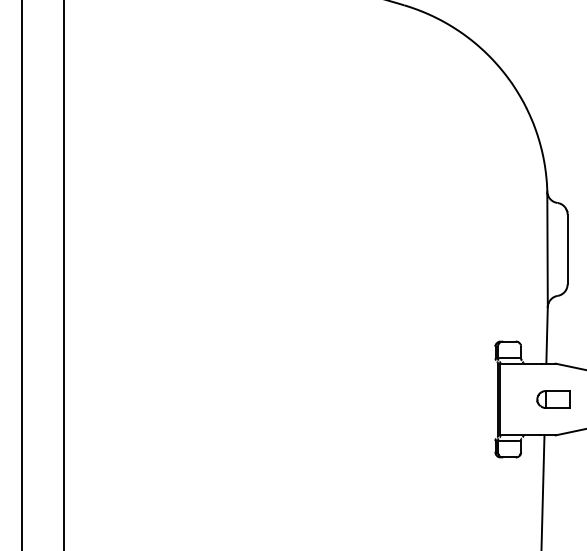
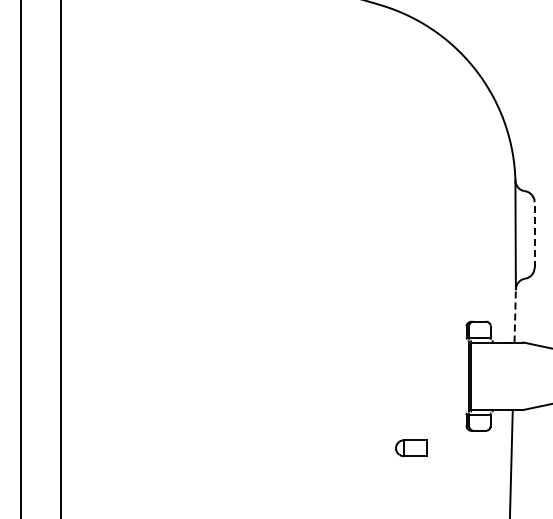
line: (567, 248) -> (534, 234), solid -> dashed
line: (547, 334) -> (515, 315), solid -> dashed
part: (553, 399) -> (411, 448), moved

